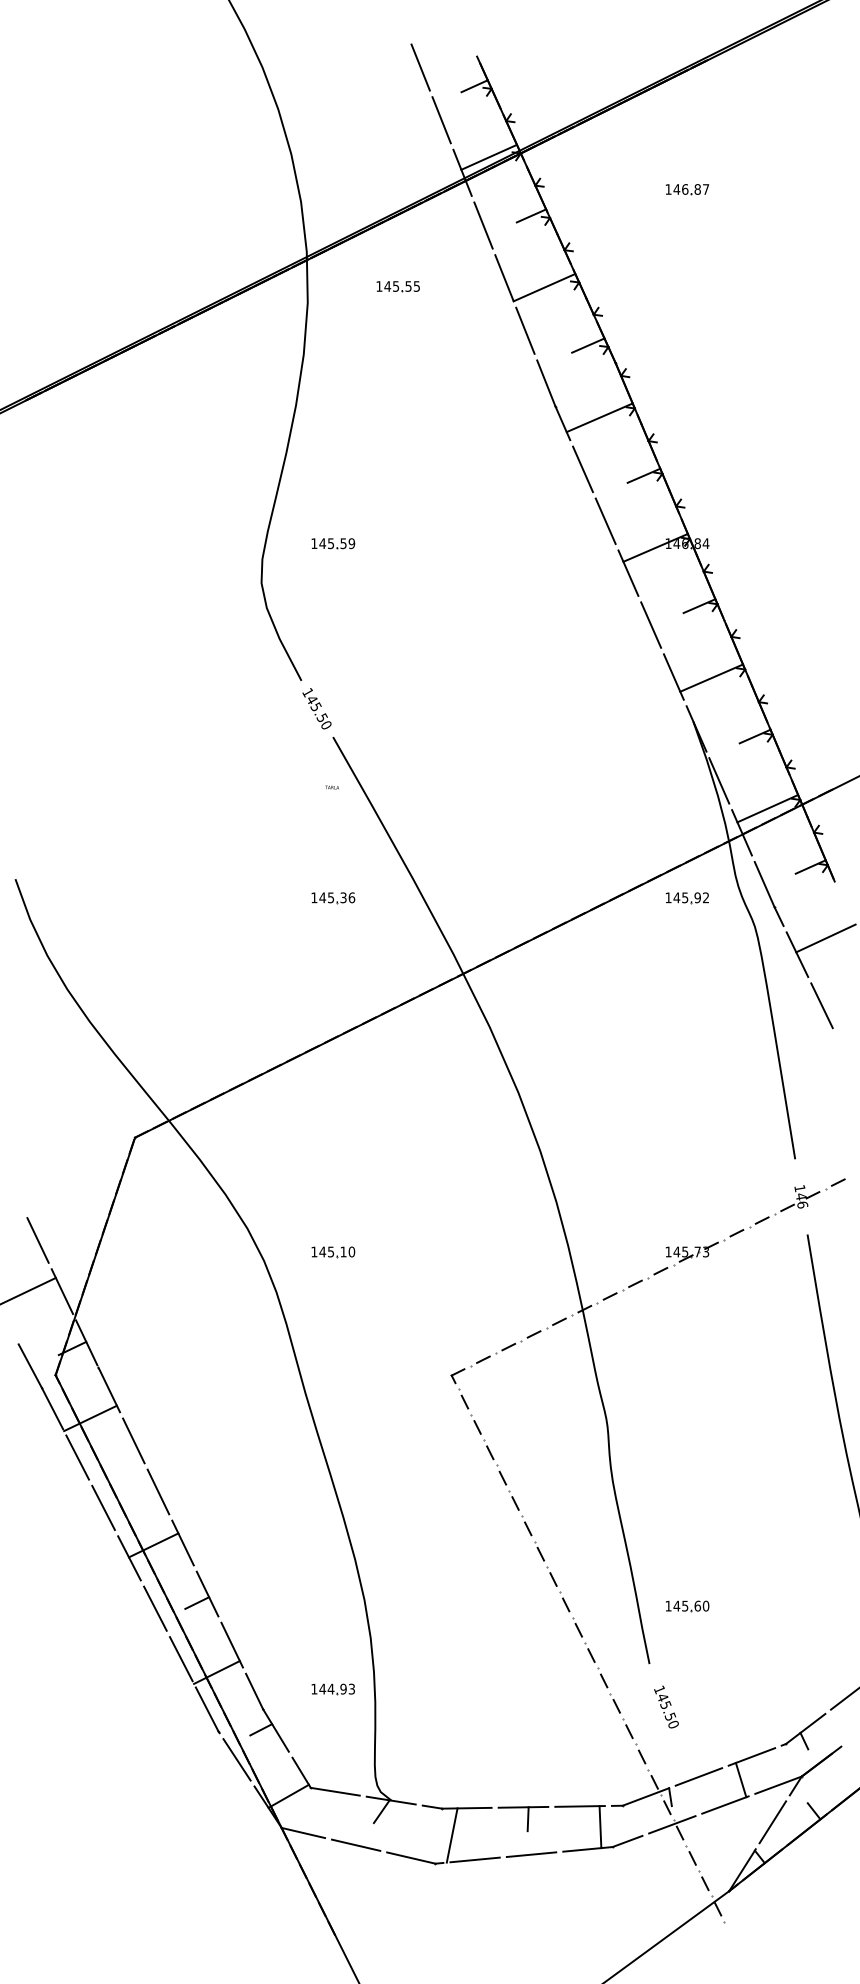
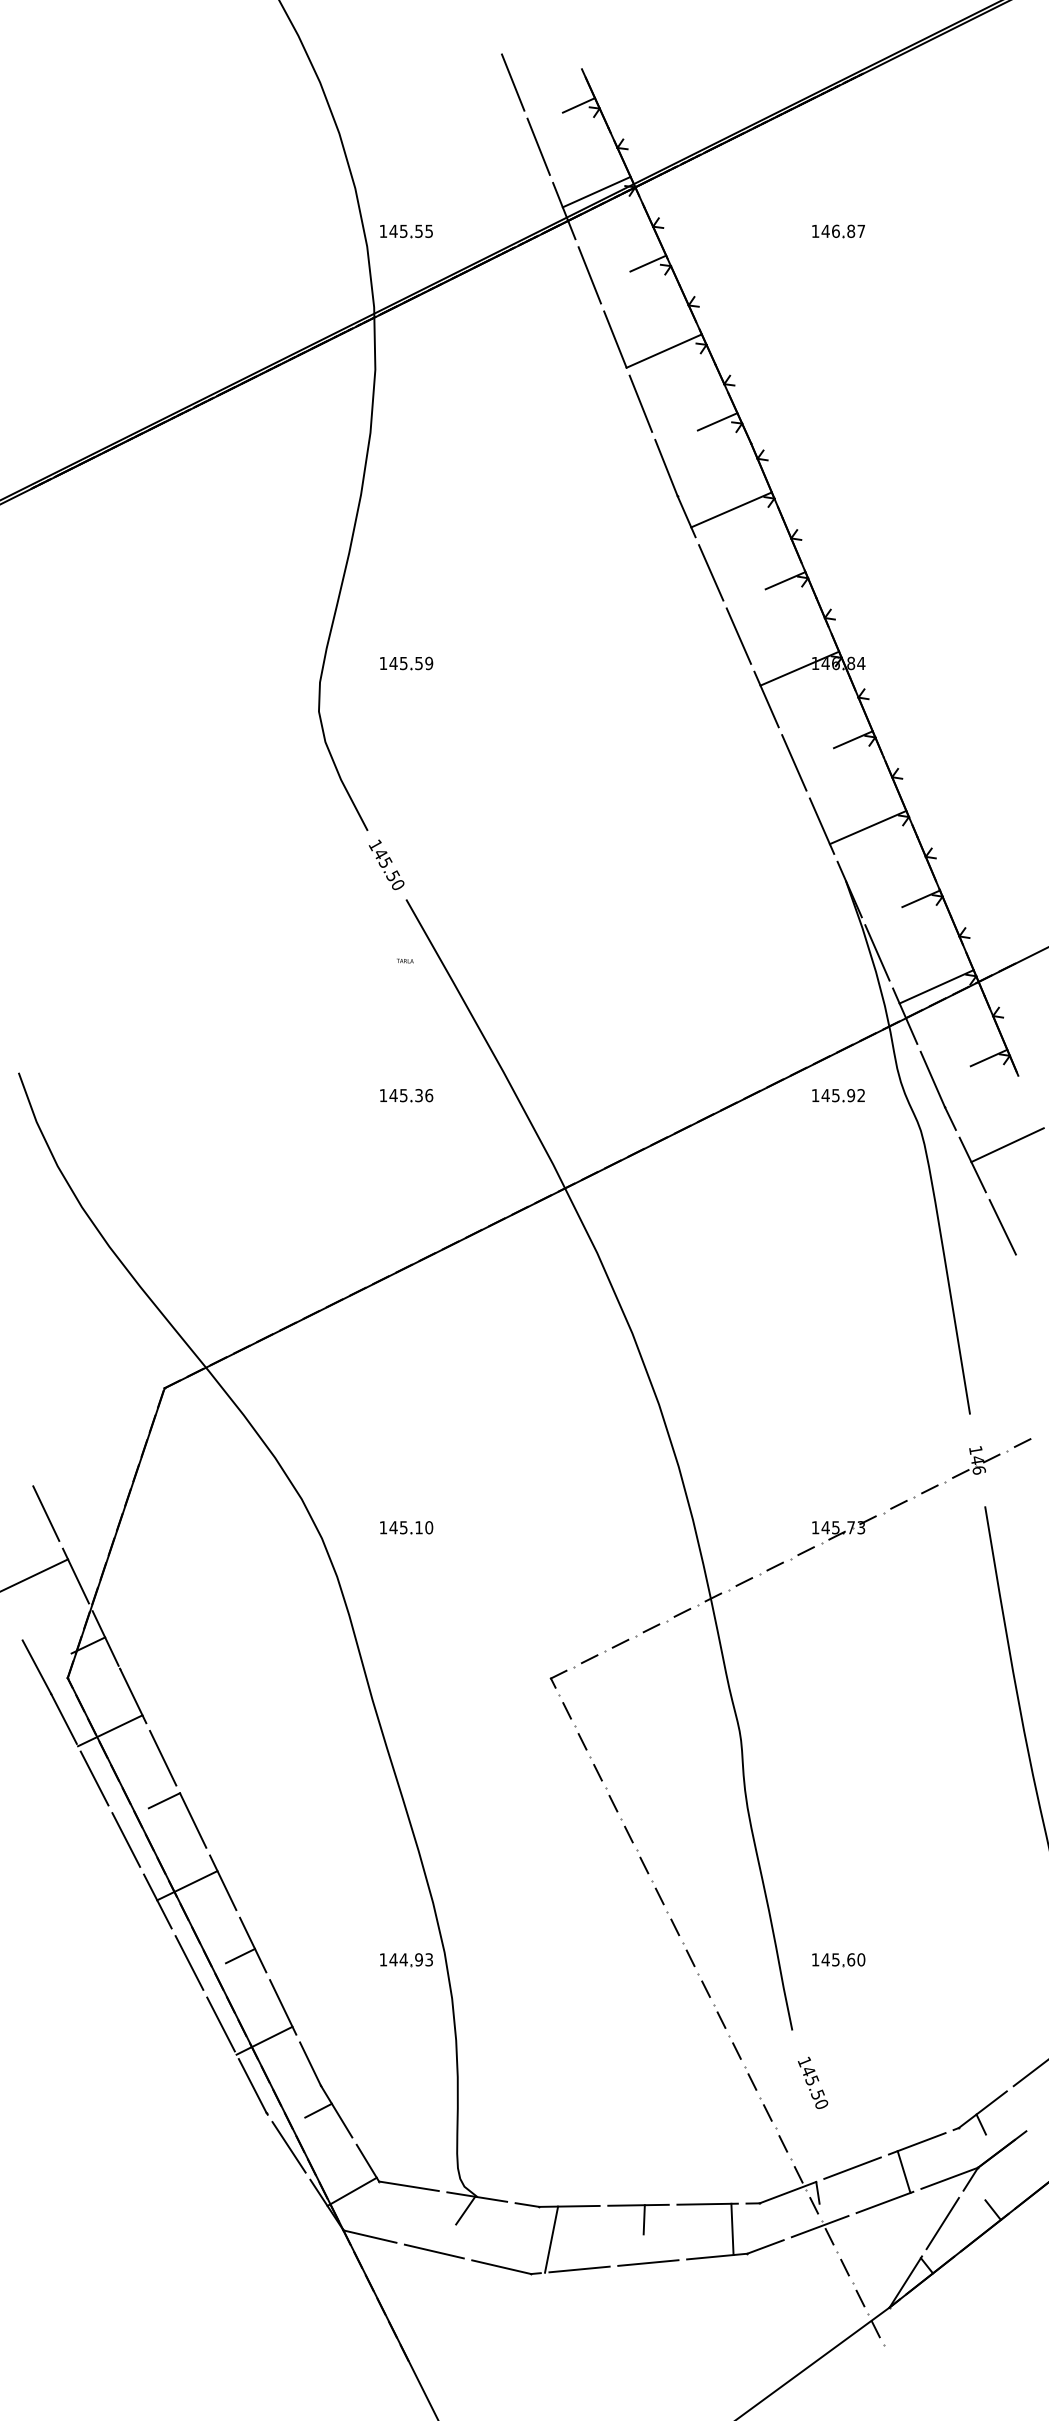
part: (397, 286) -> (405, 231), moved
line: (134, 1475) -> (163, 1800), added
part: (332, 1689) -> (405, 1960), moved

